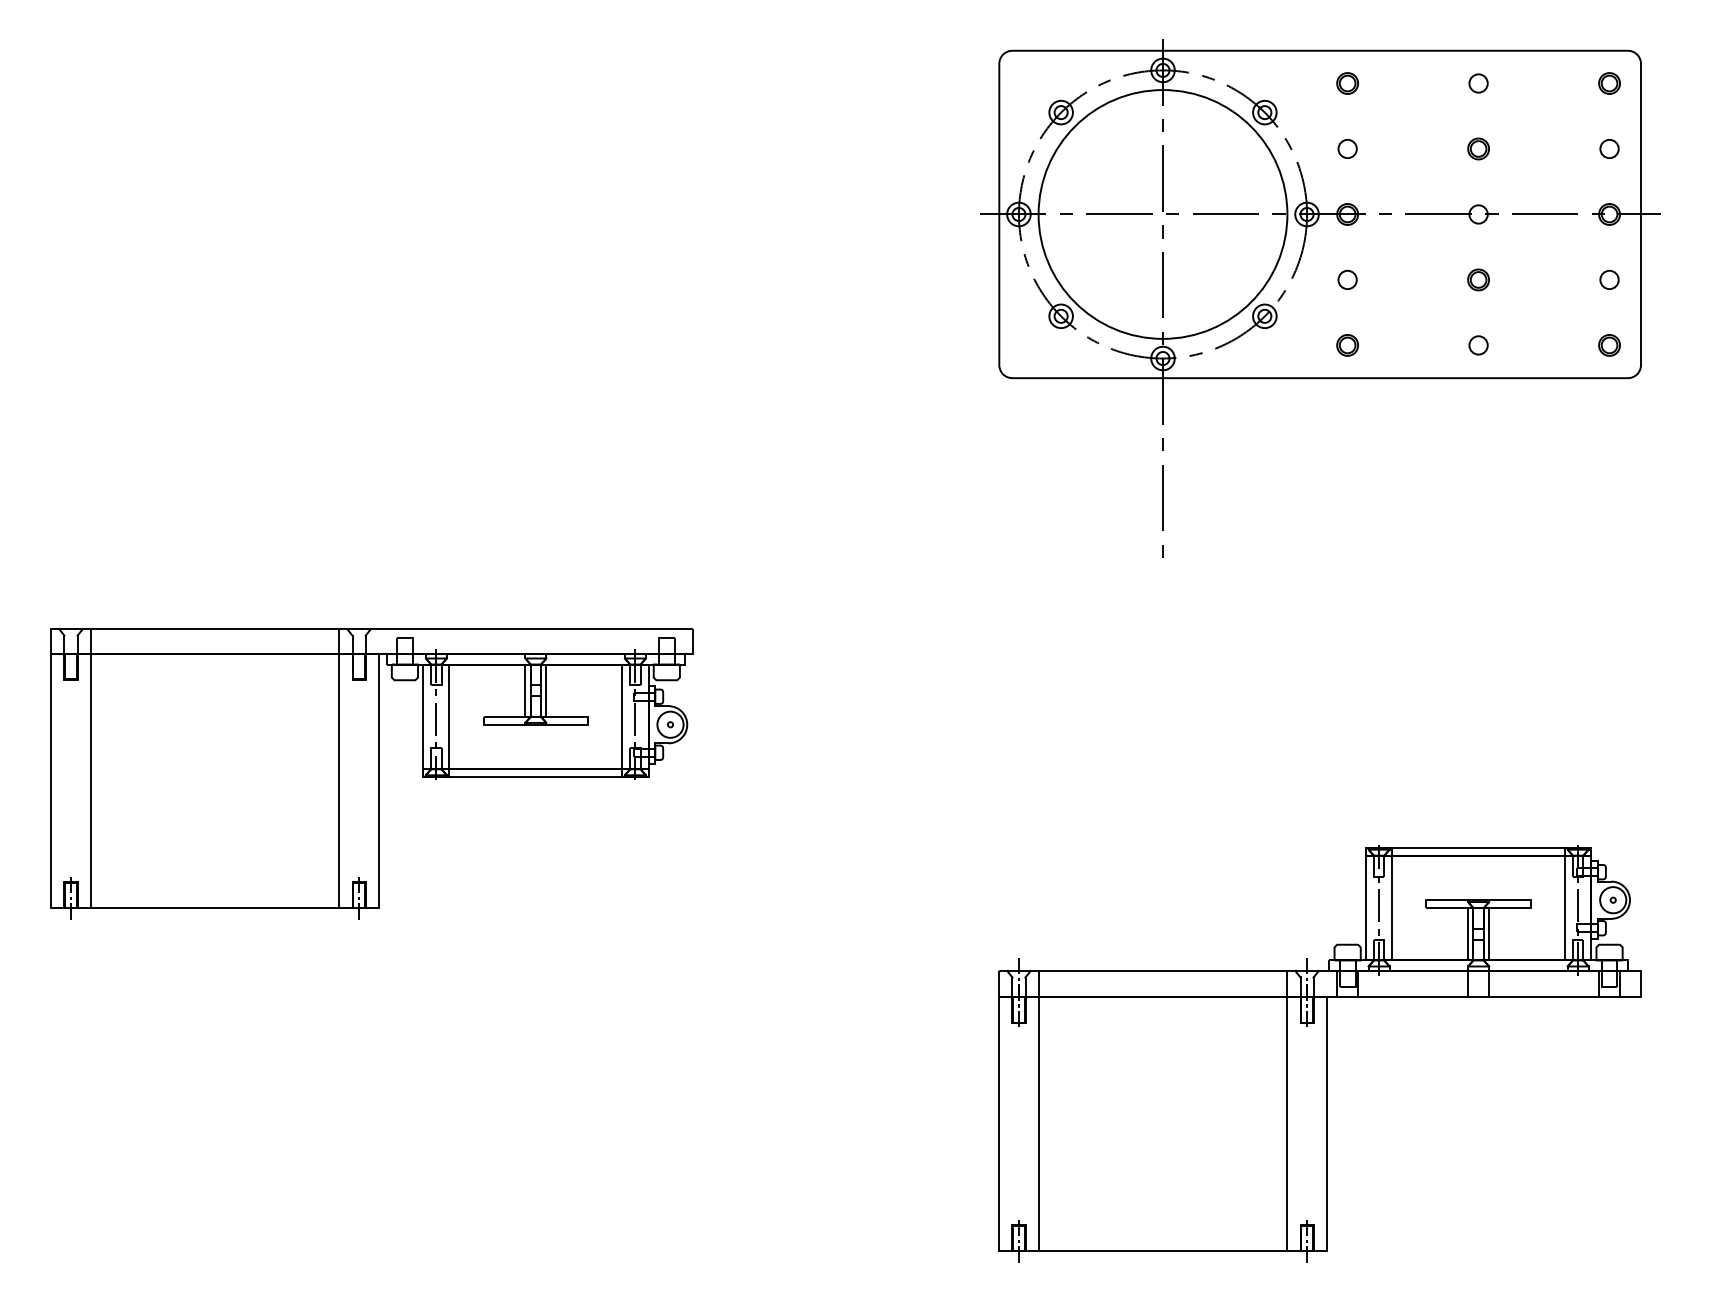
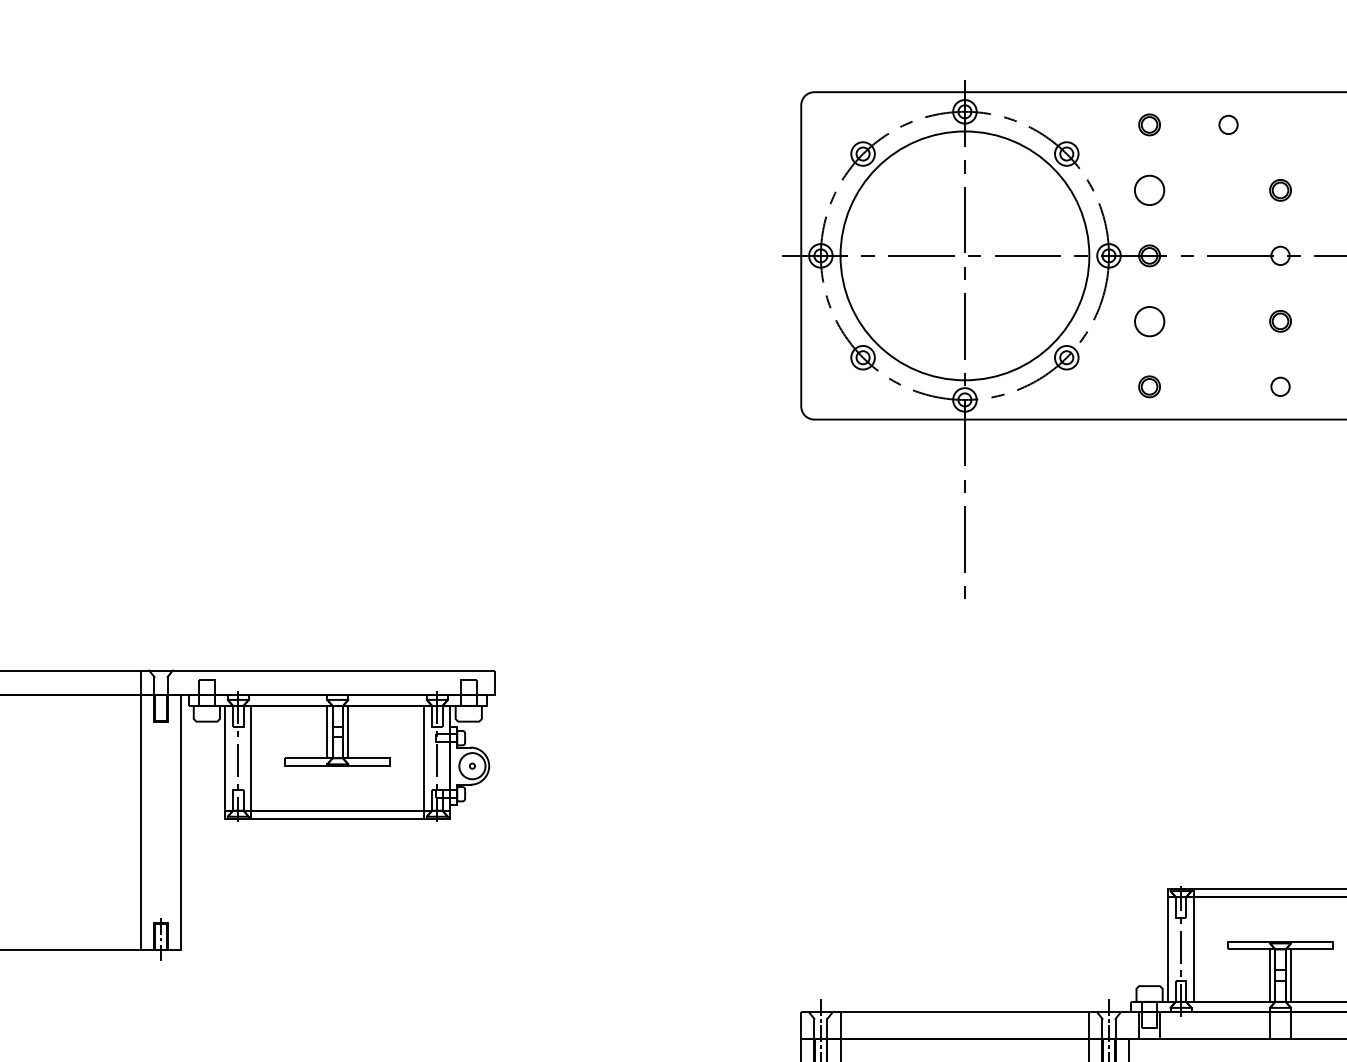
circle: (1478, 83) -> (1228, 124), moved
circle: (1347, 148) -> (1149, 189), size x1.6
circle: (1347, 279) -> (1149, 320), size x1.6

